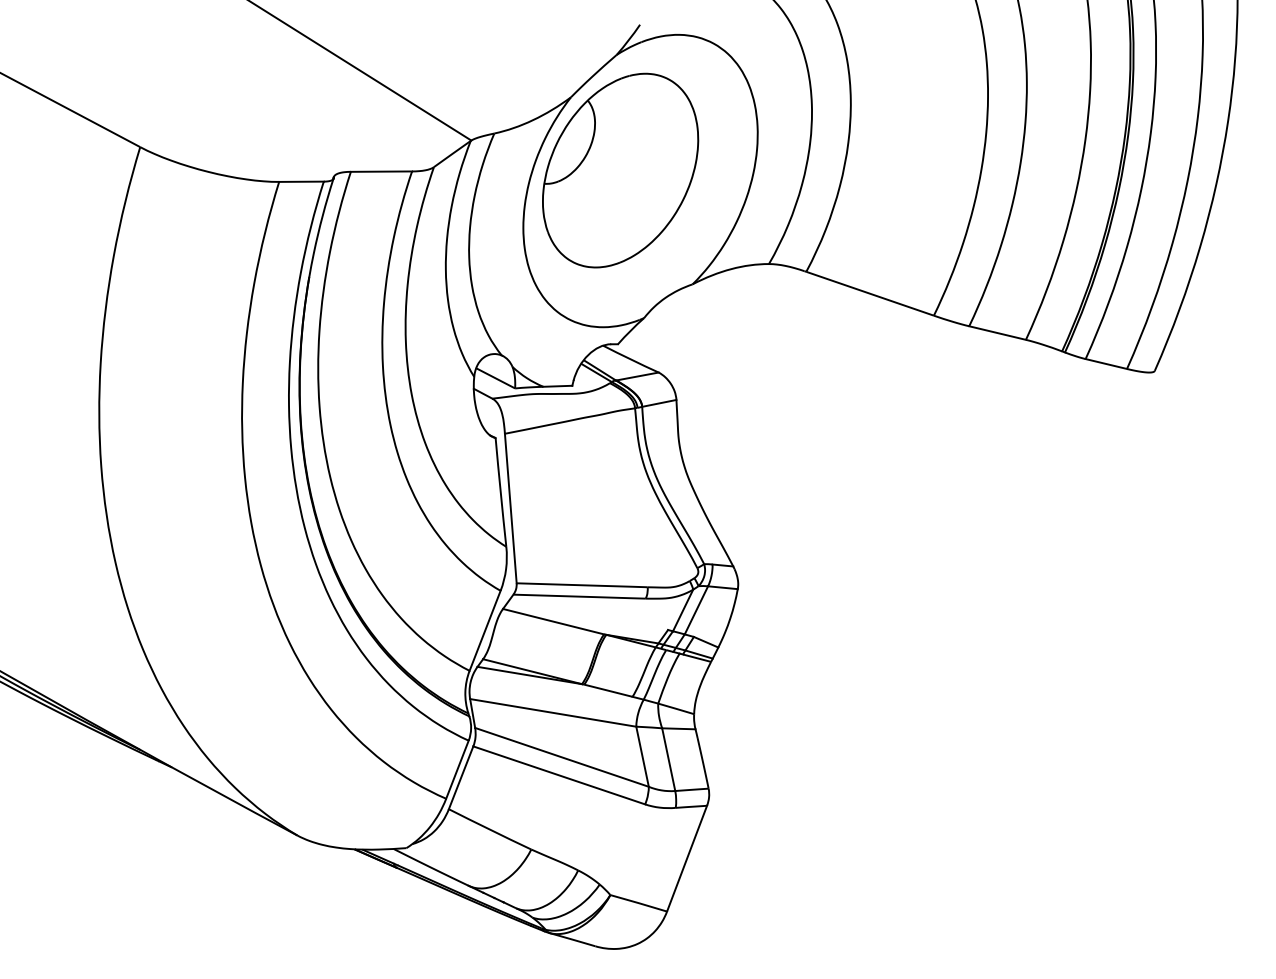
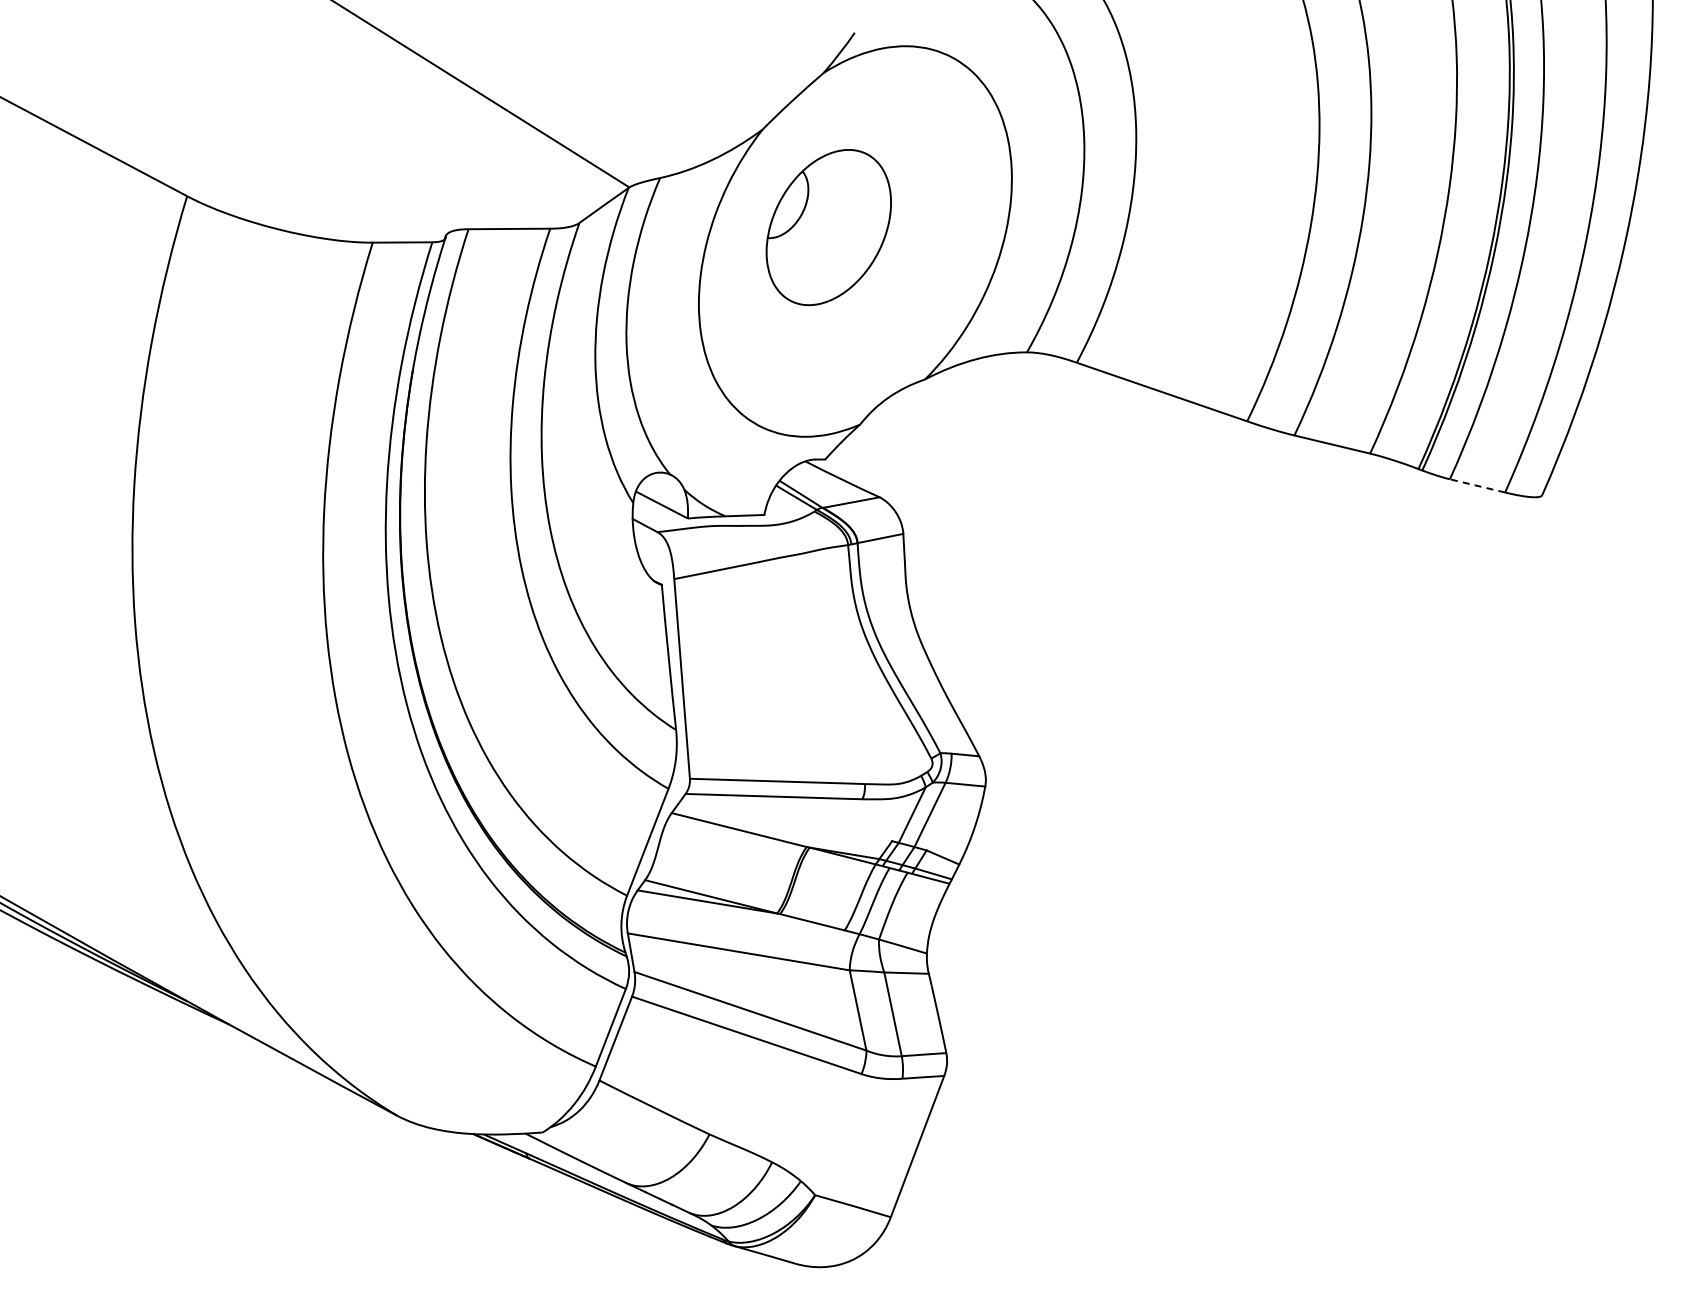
part: (620, 170) -> (828, 227), size x0.6
line: (1106, 363) -> (1477, 485), solid -> dashed

